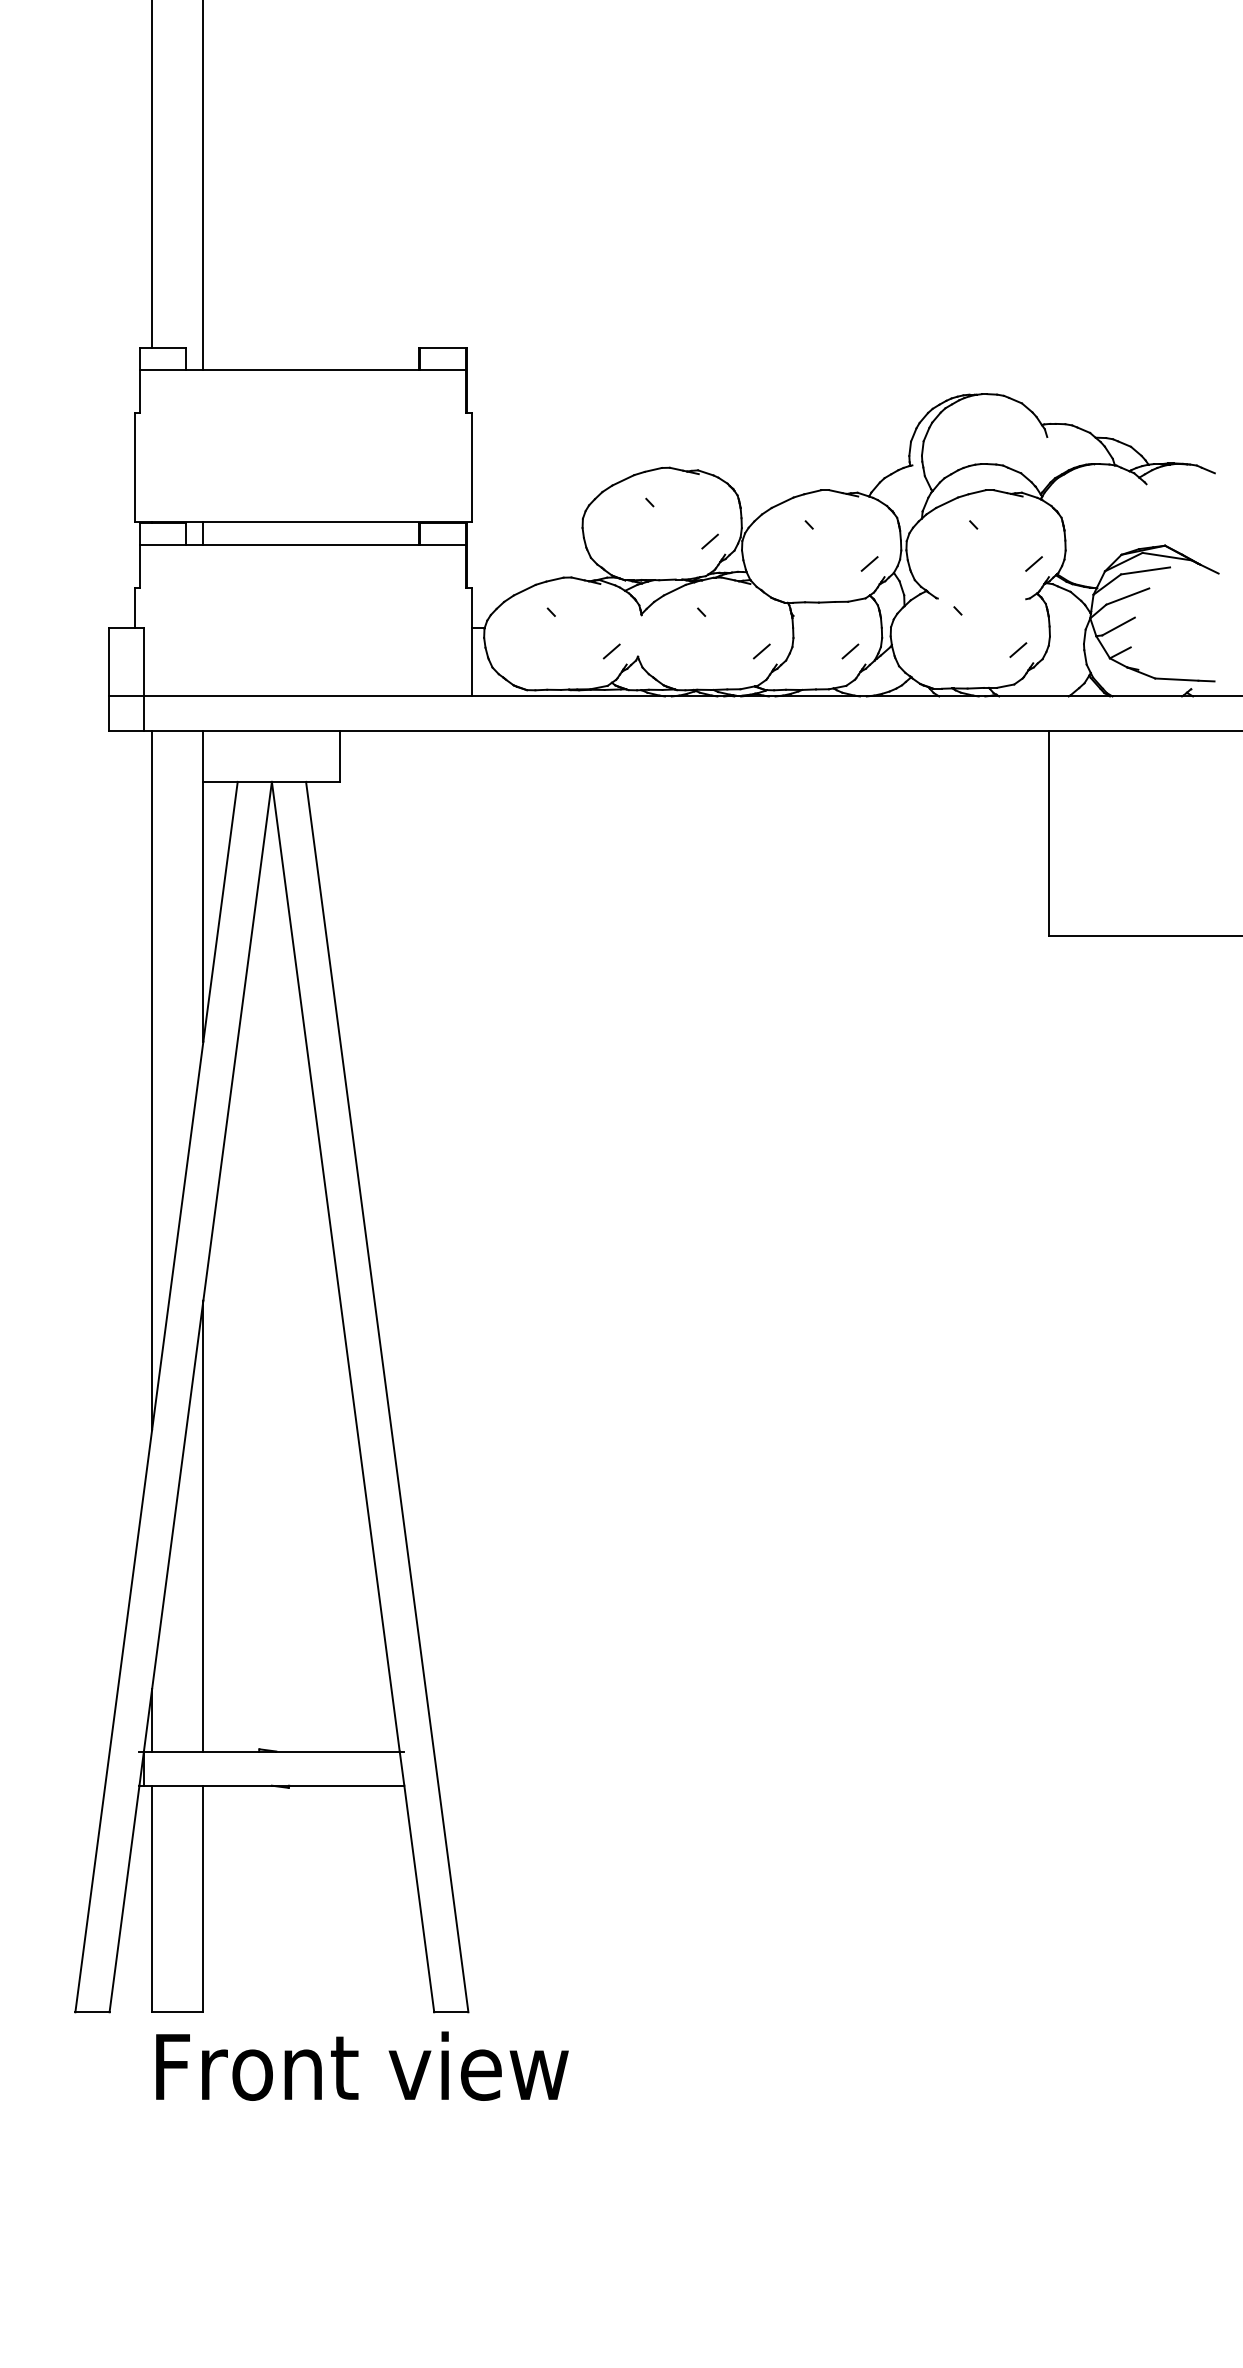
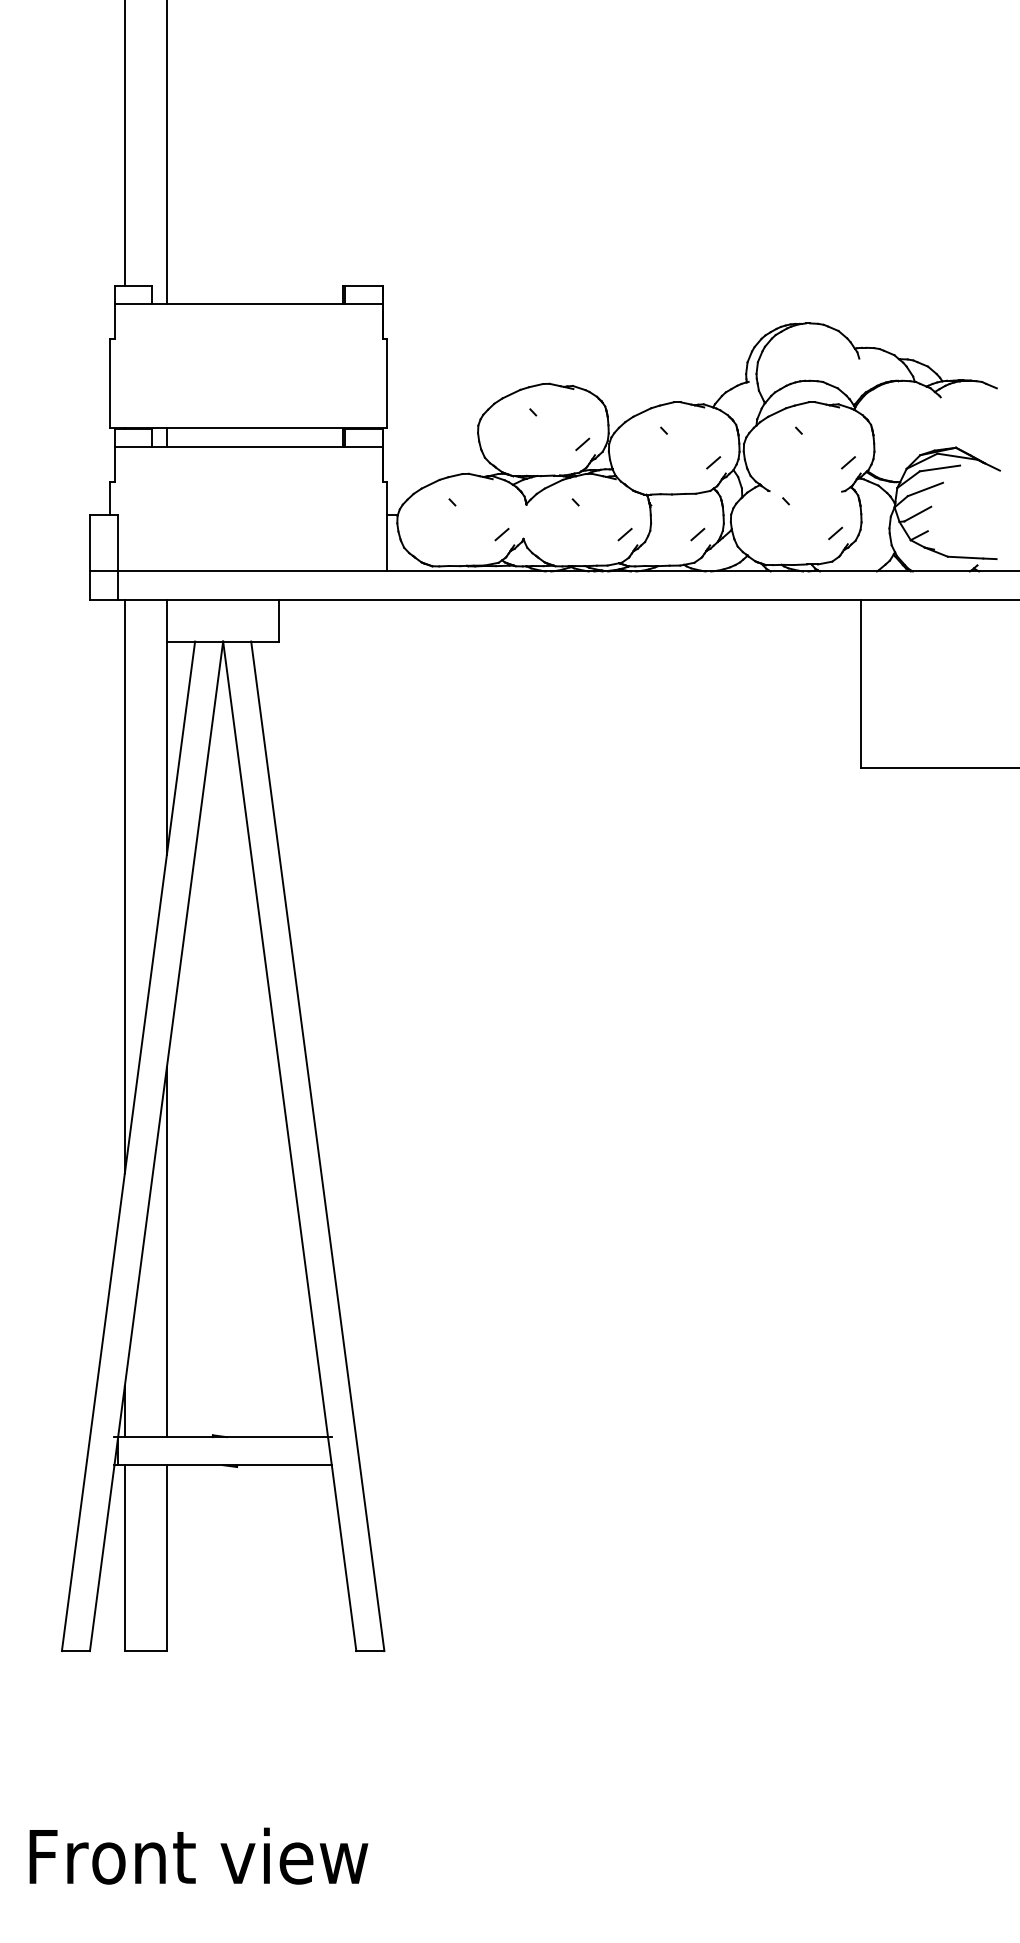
text: (362, 2065) -> (199, 1855), moved

